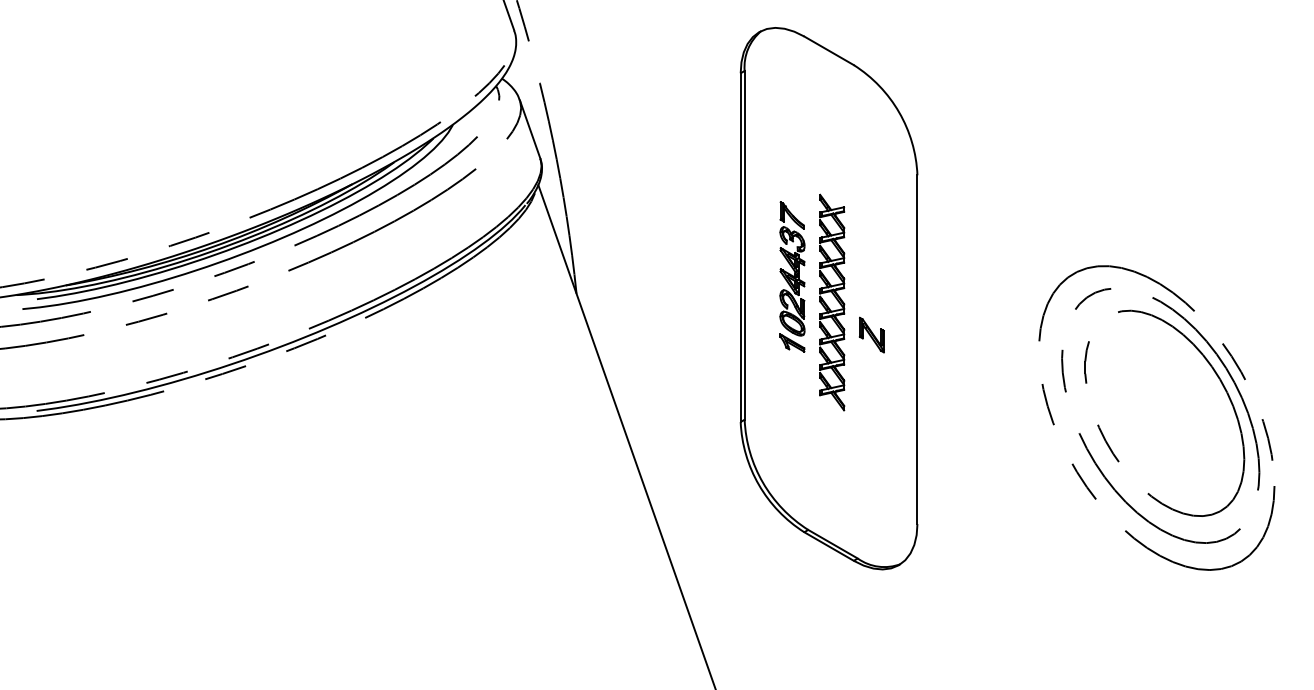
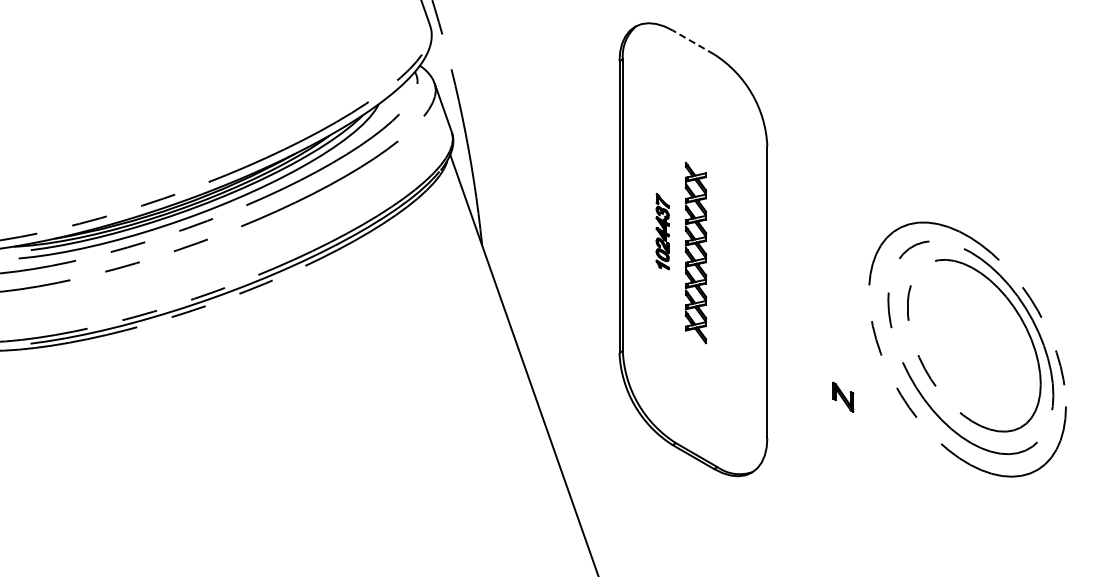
line: (829, 50) -> (693, 42), solid -> dashed
part: (792, 276) -> (662, 231), size x0.6
part: (872, 334) -> (843, 396), moved

